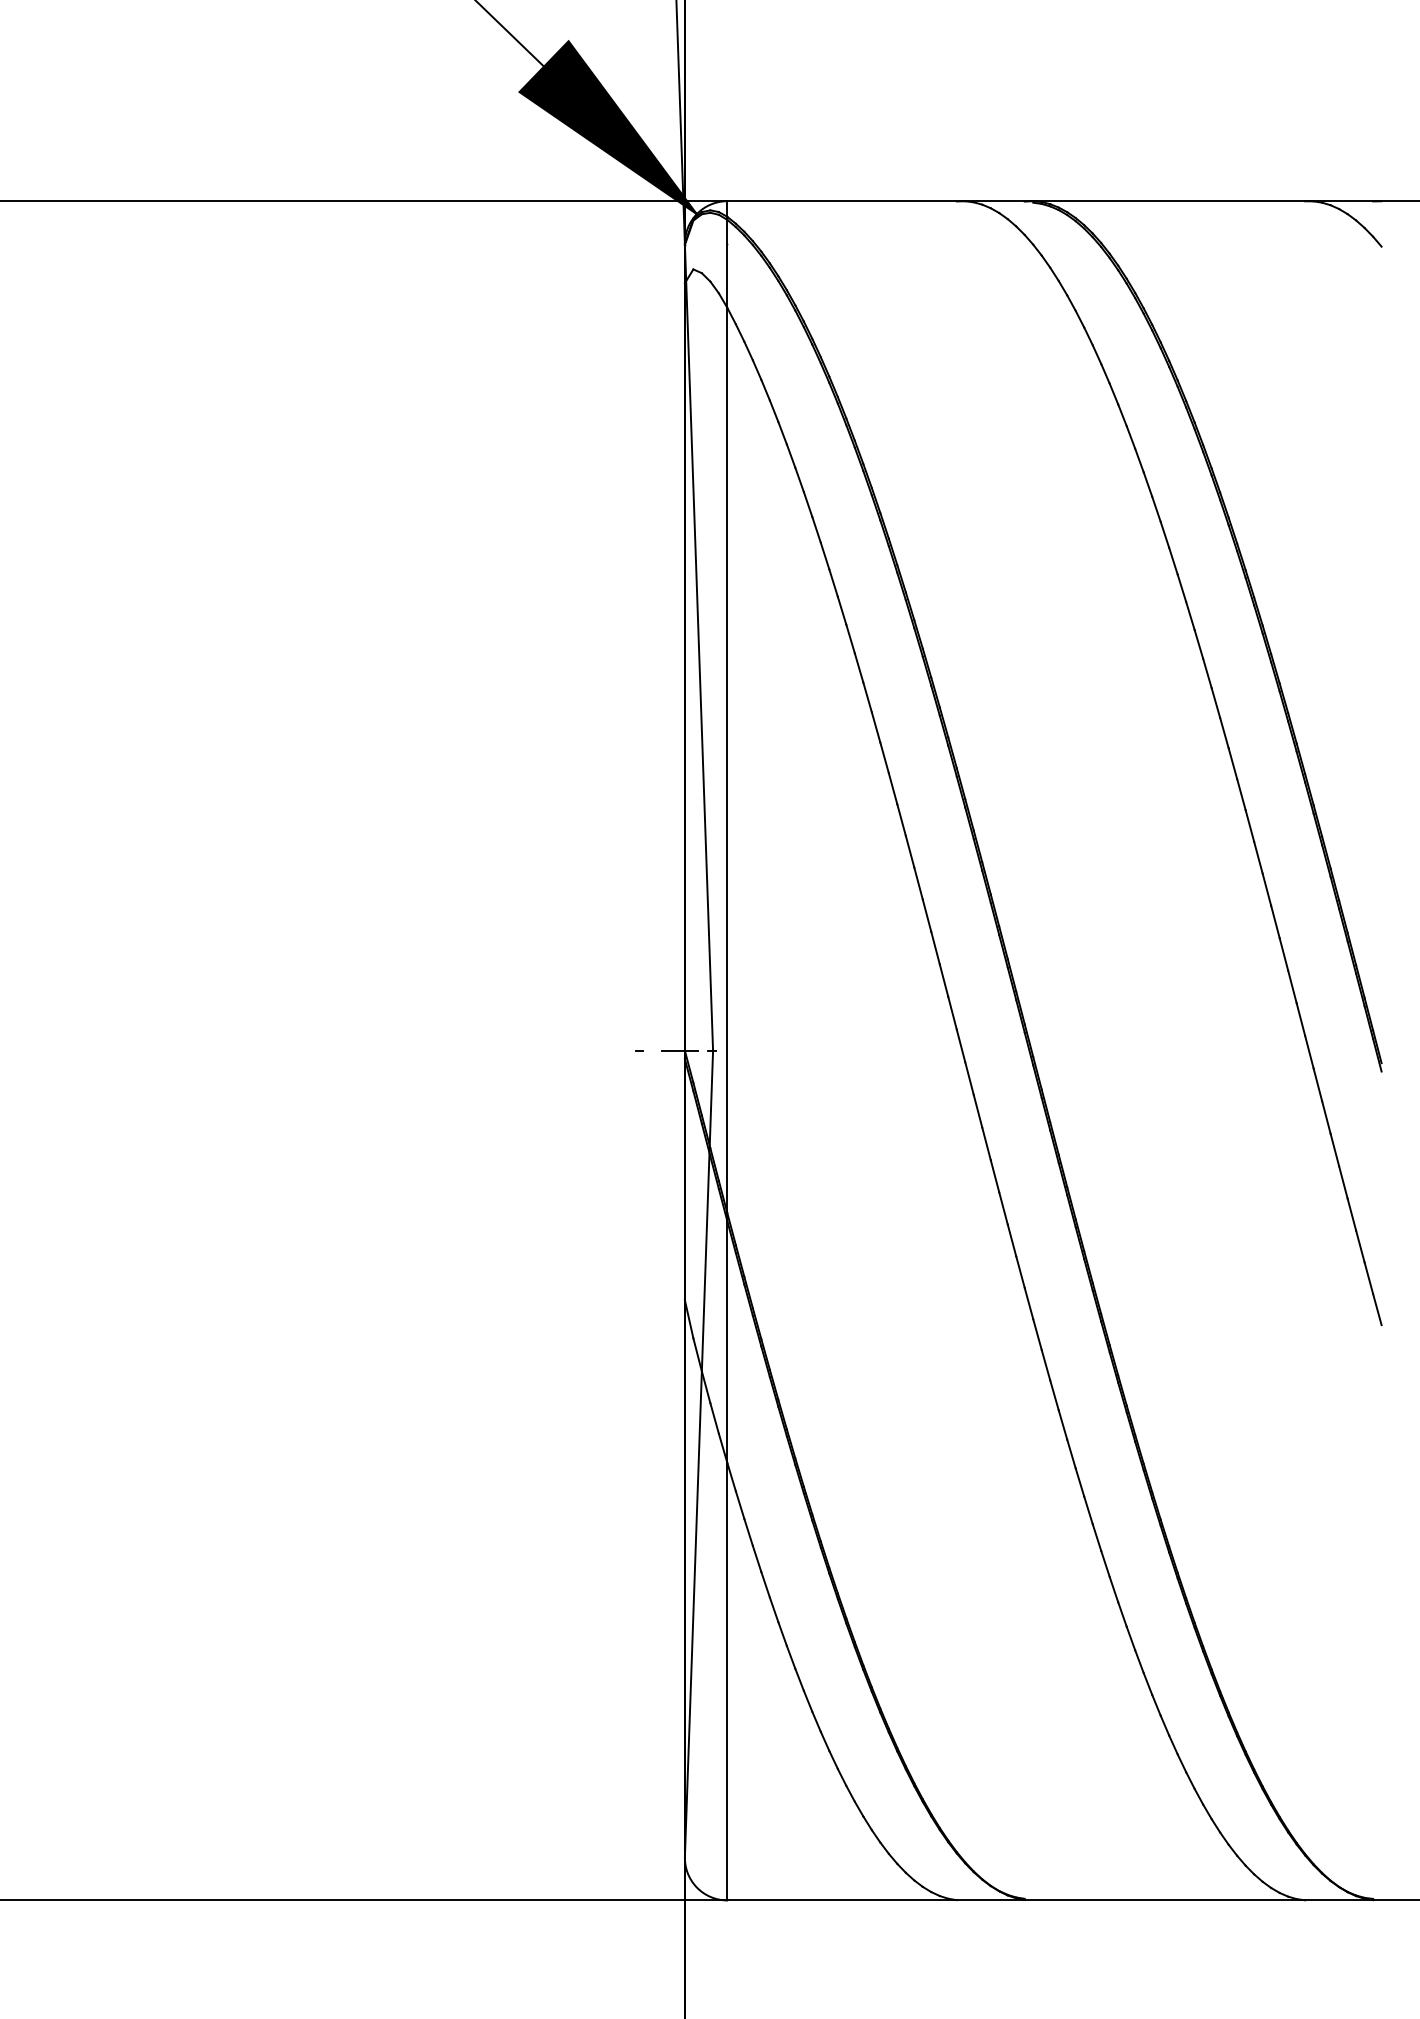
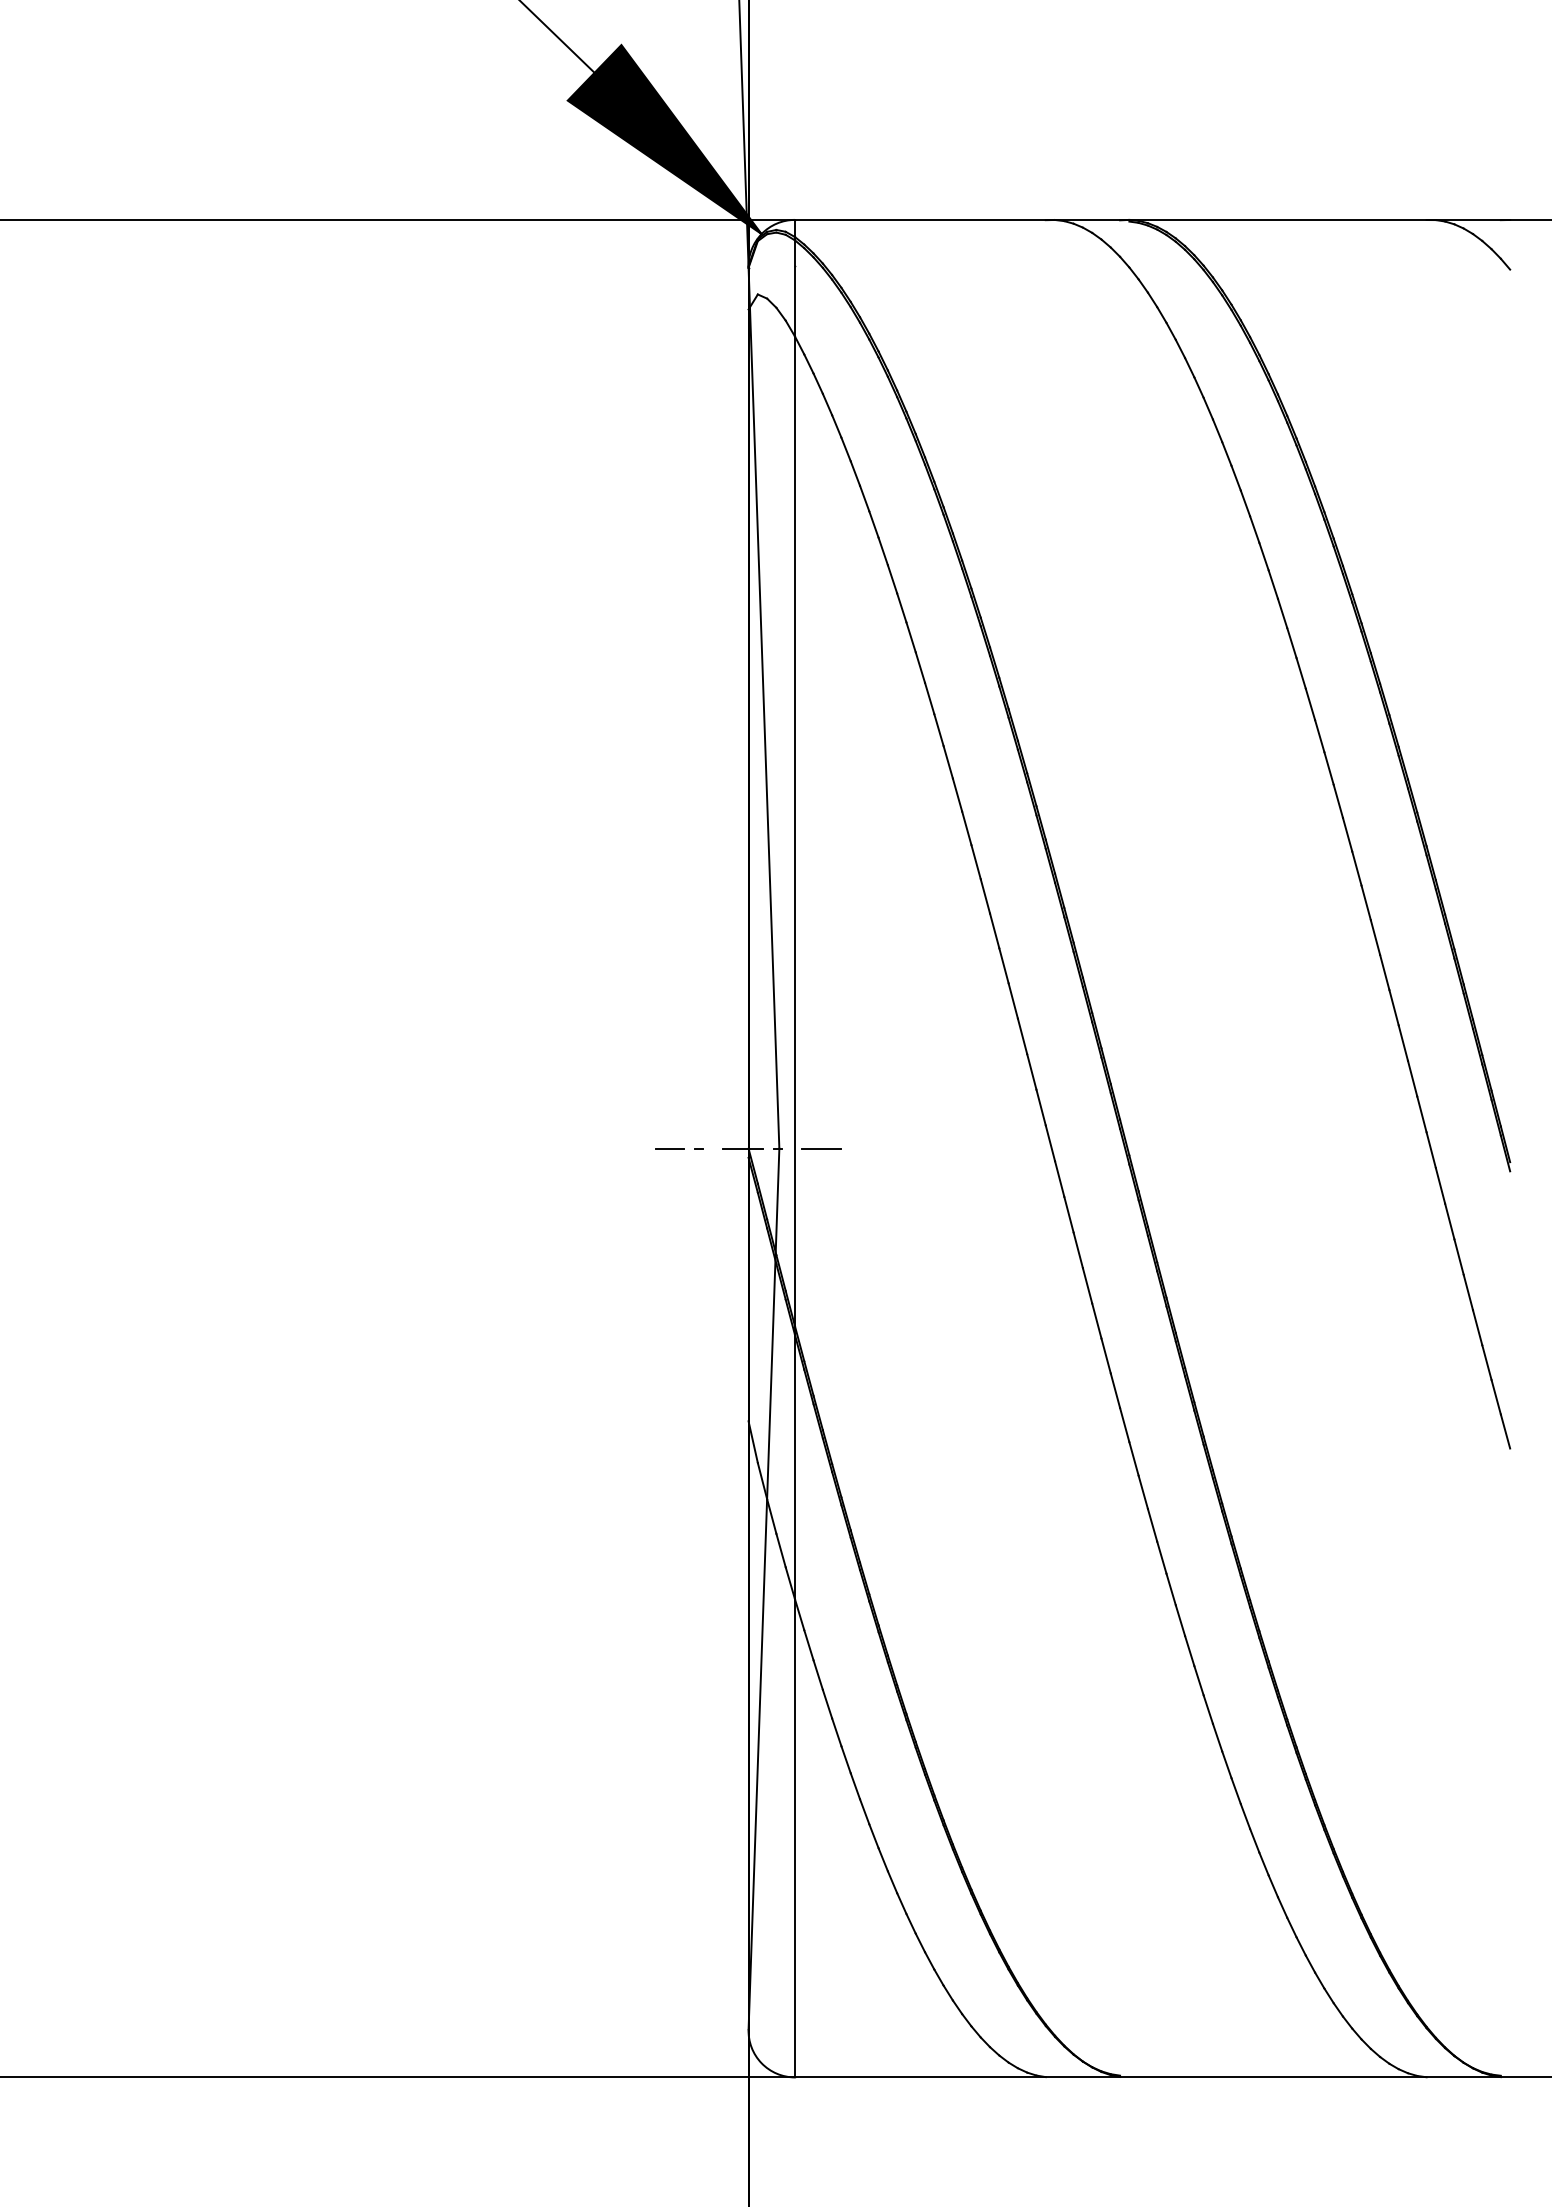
line: (612, 1050) -> (669, 1148), added
line: (751, 1050) -> (821, 1148), added

